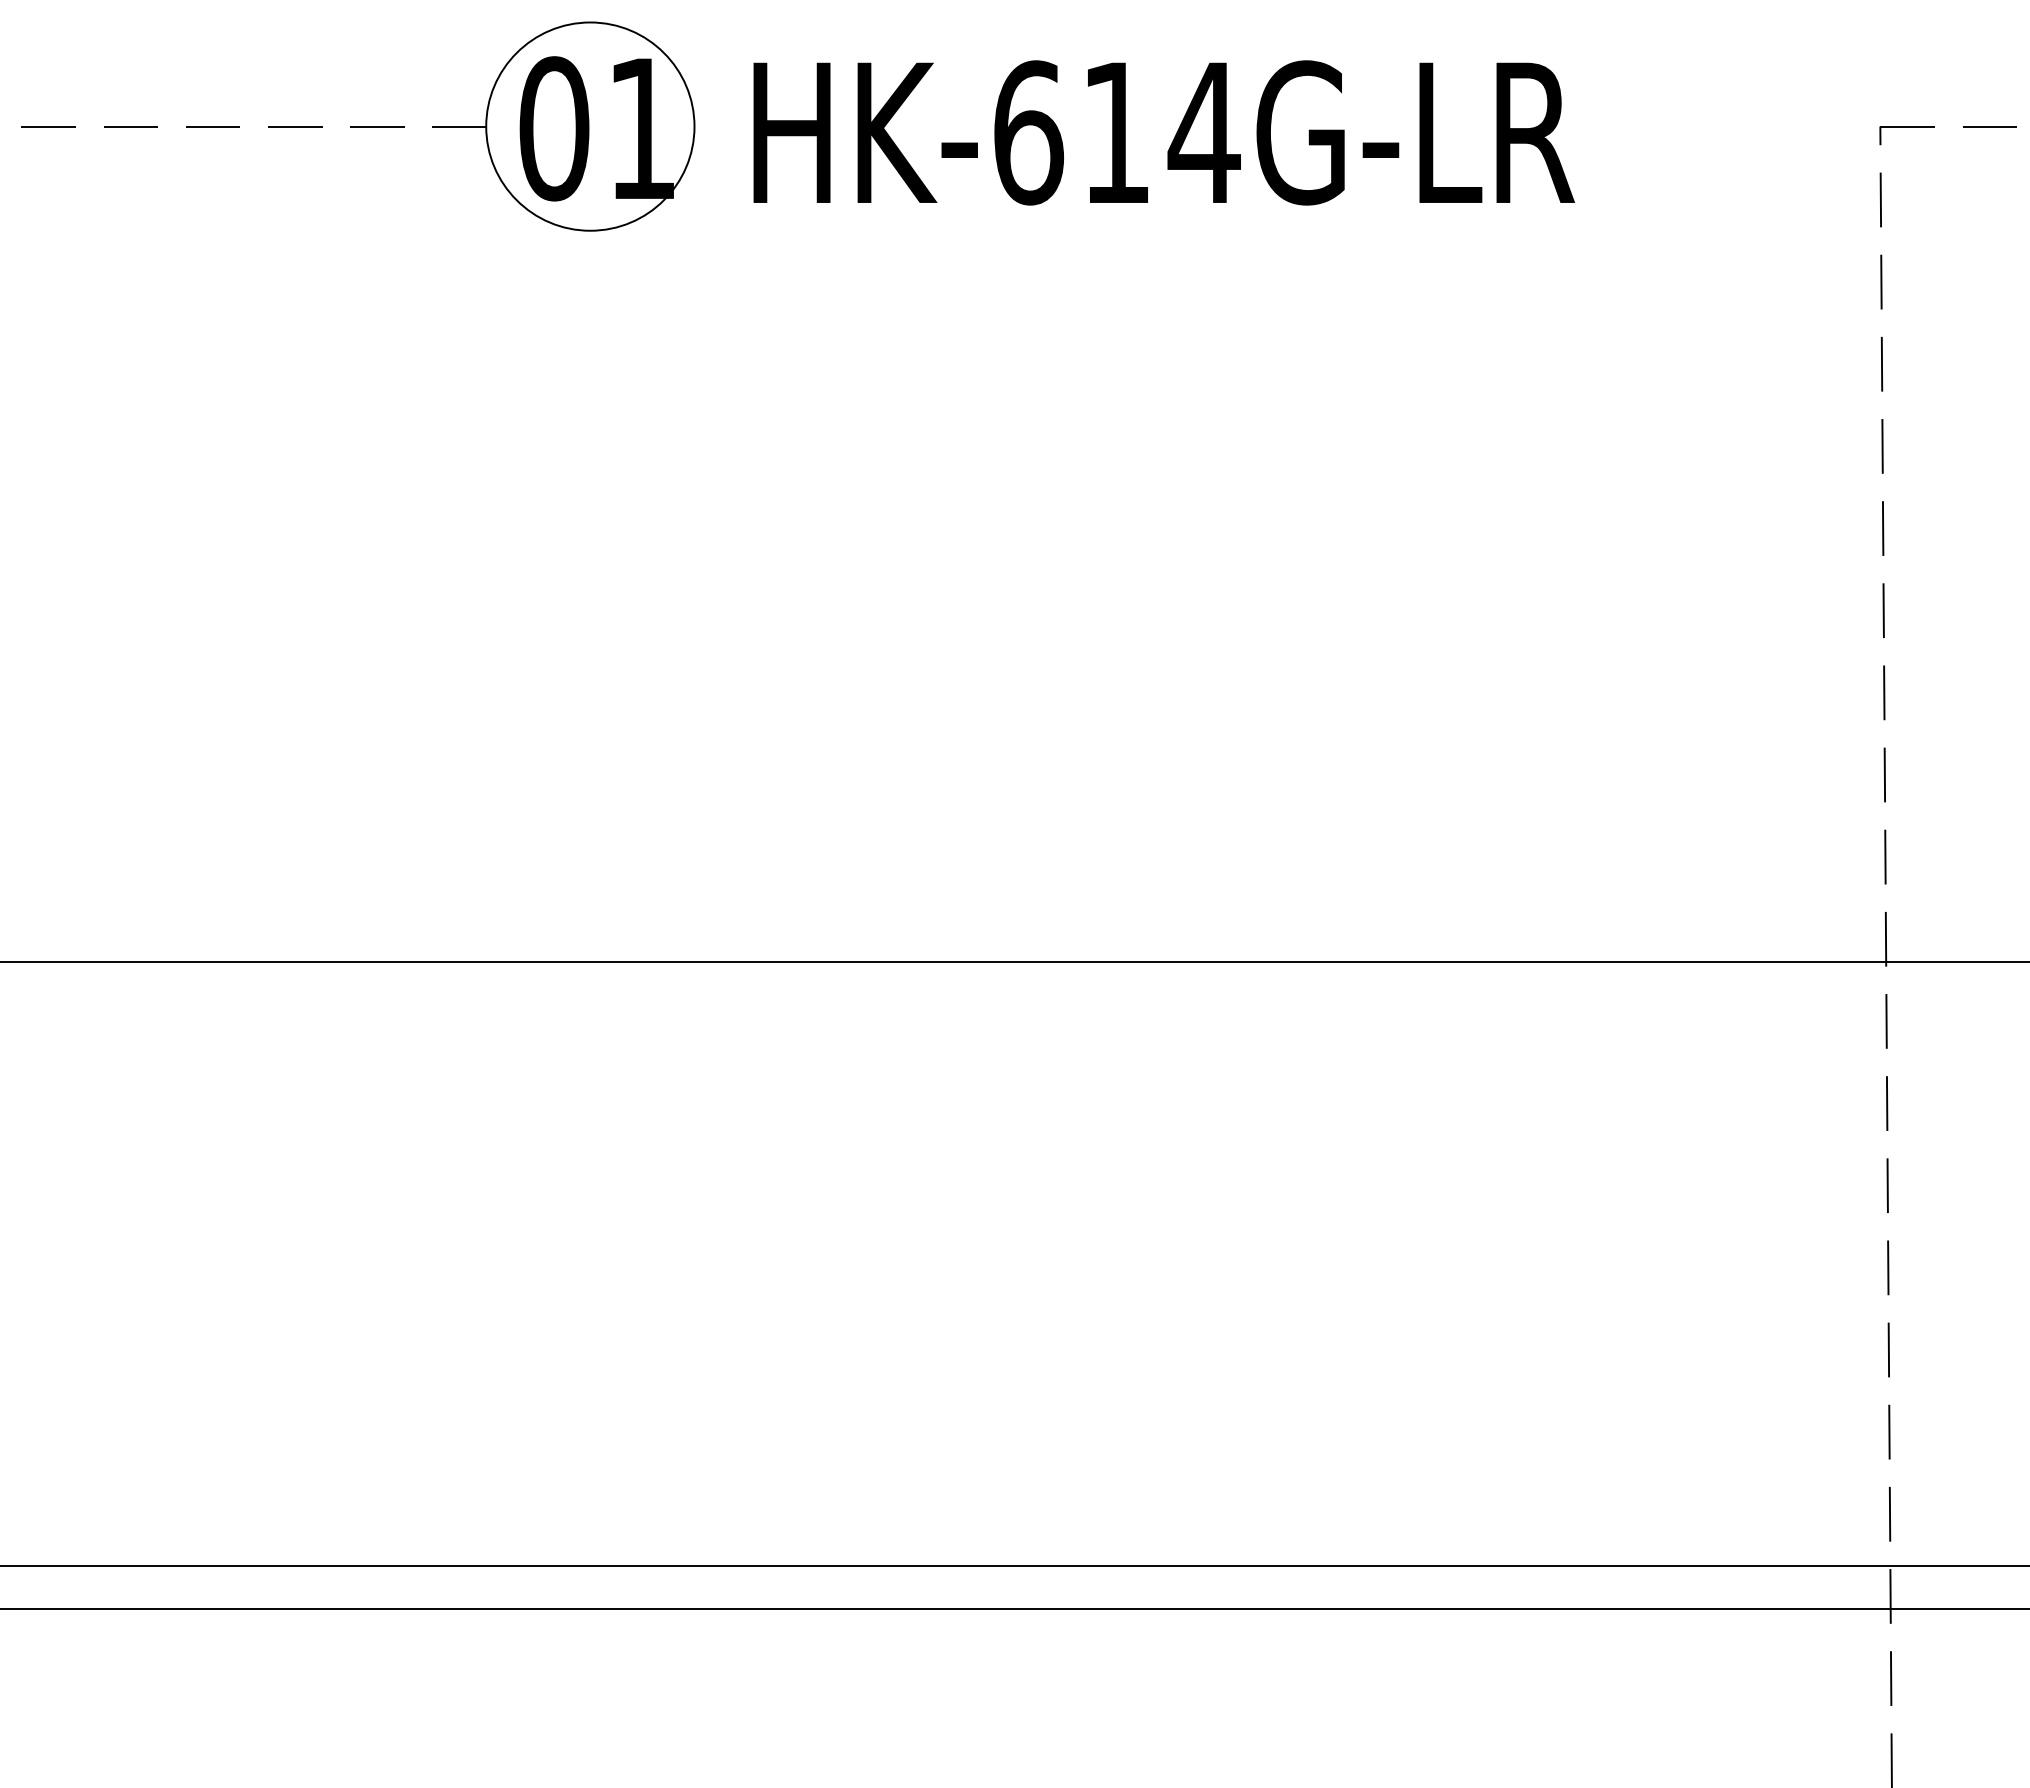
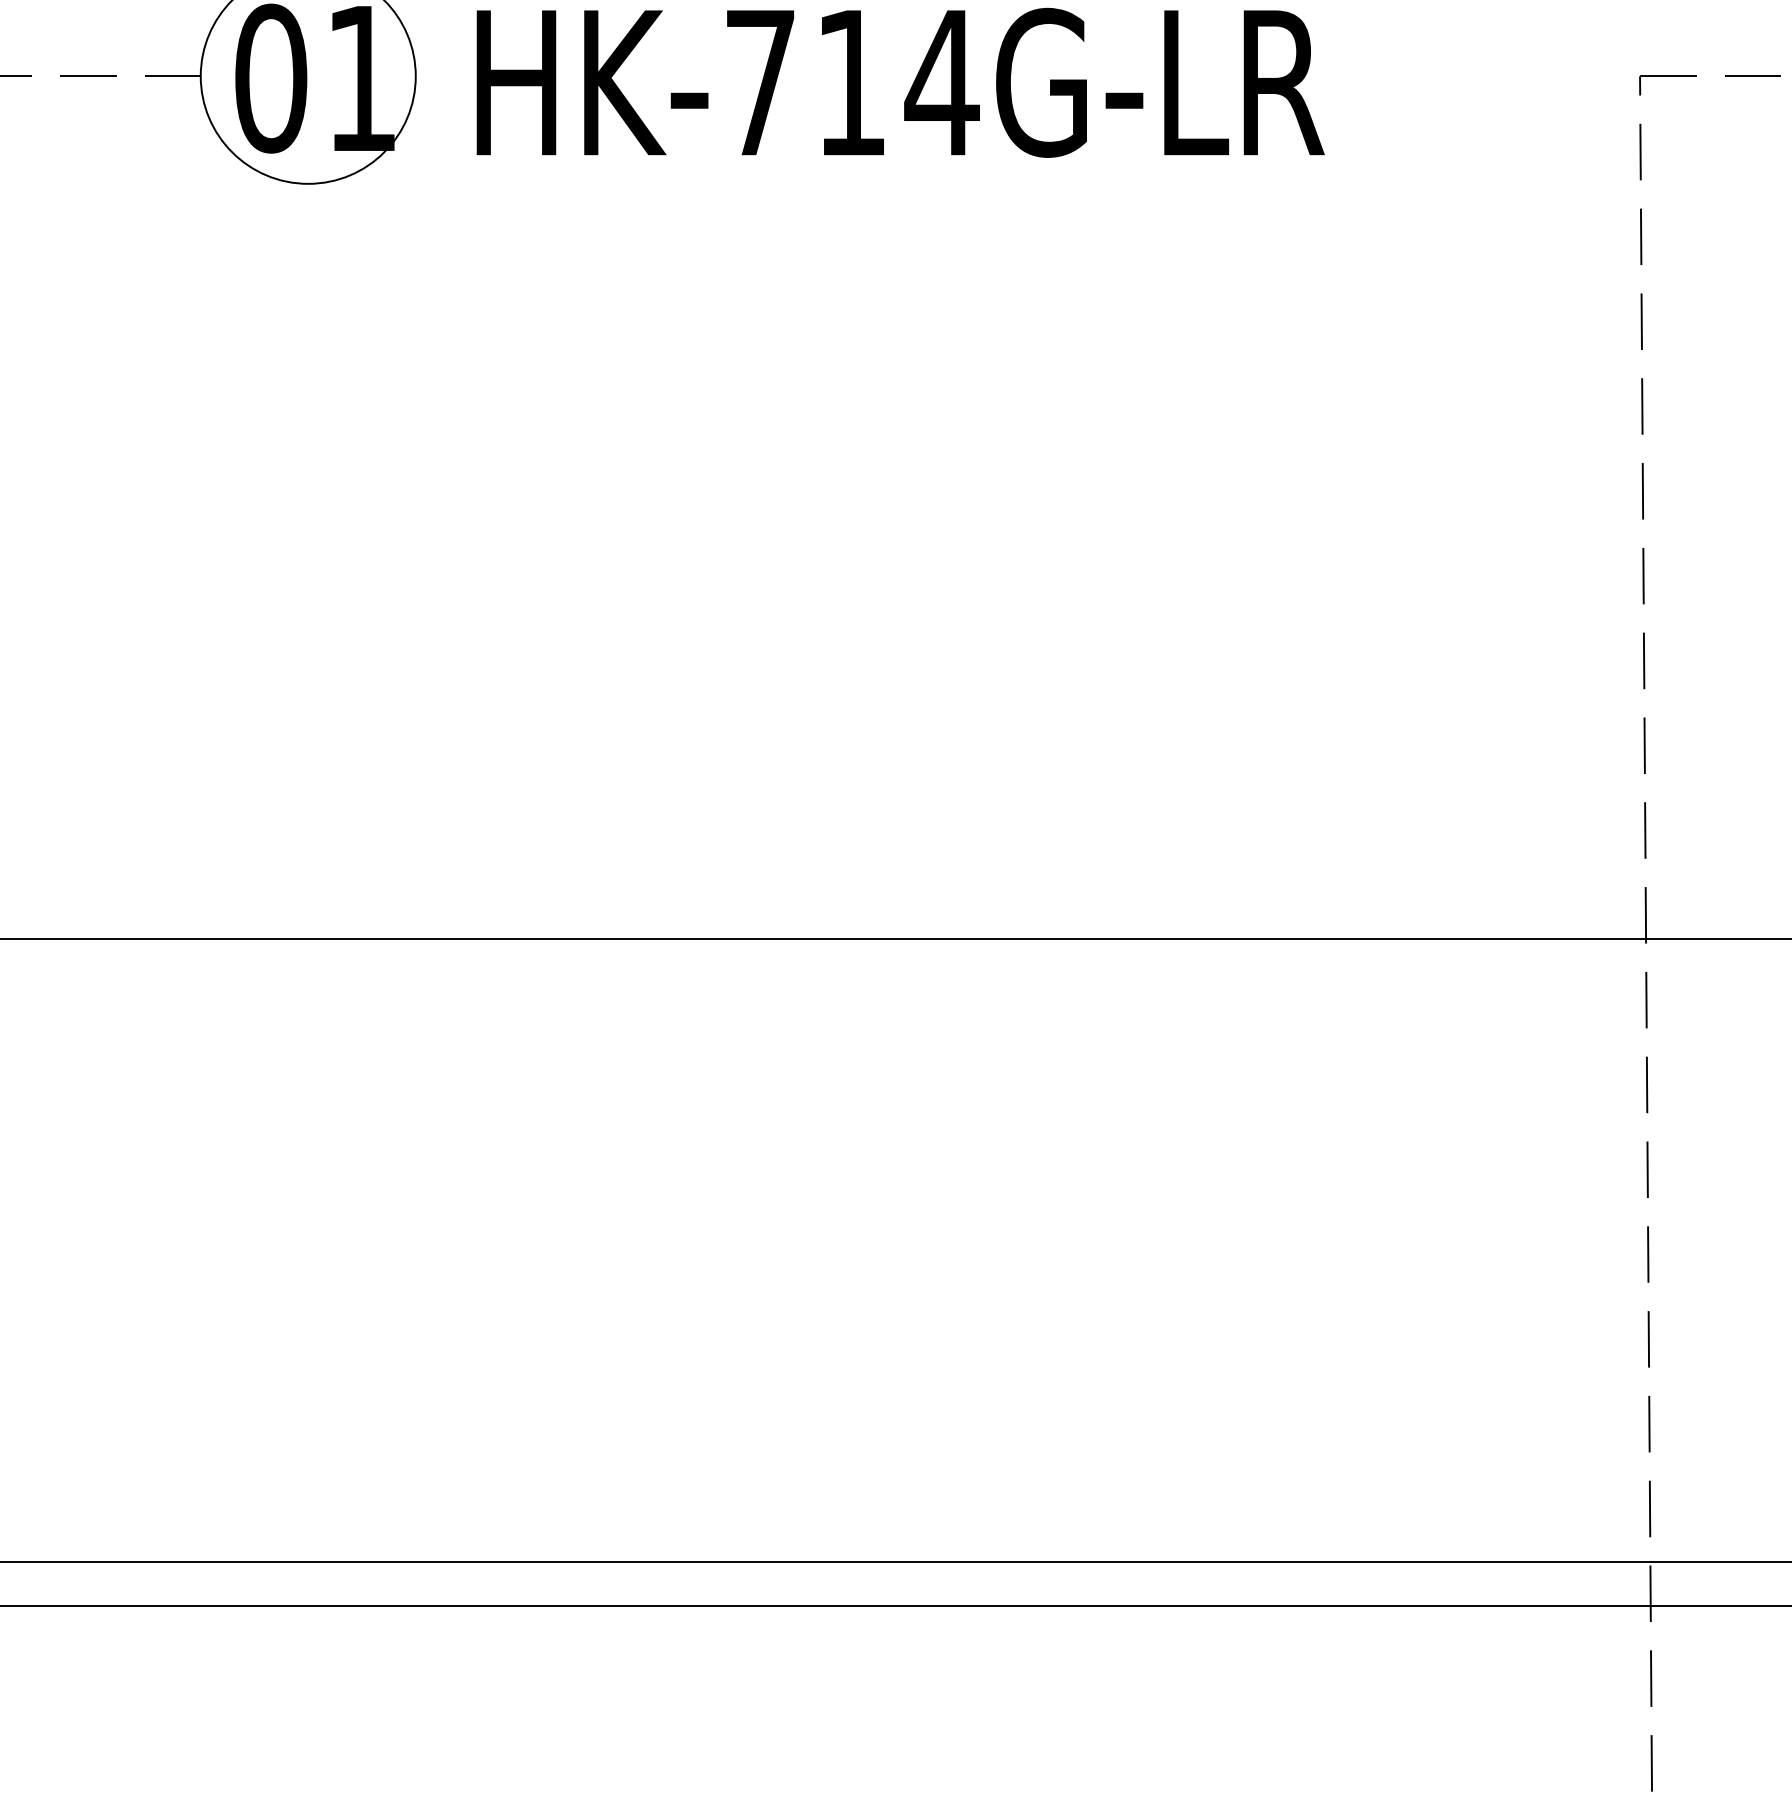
text: (1029, 132) -> (761, 82), HK-614G-LR -> HK-714G-LR

